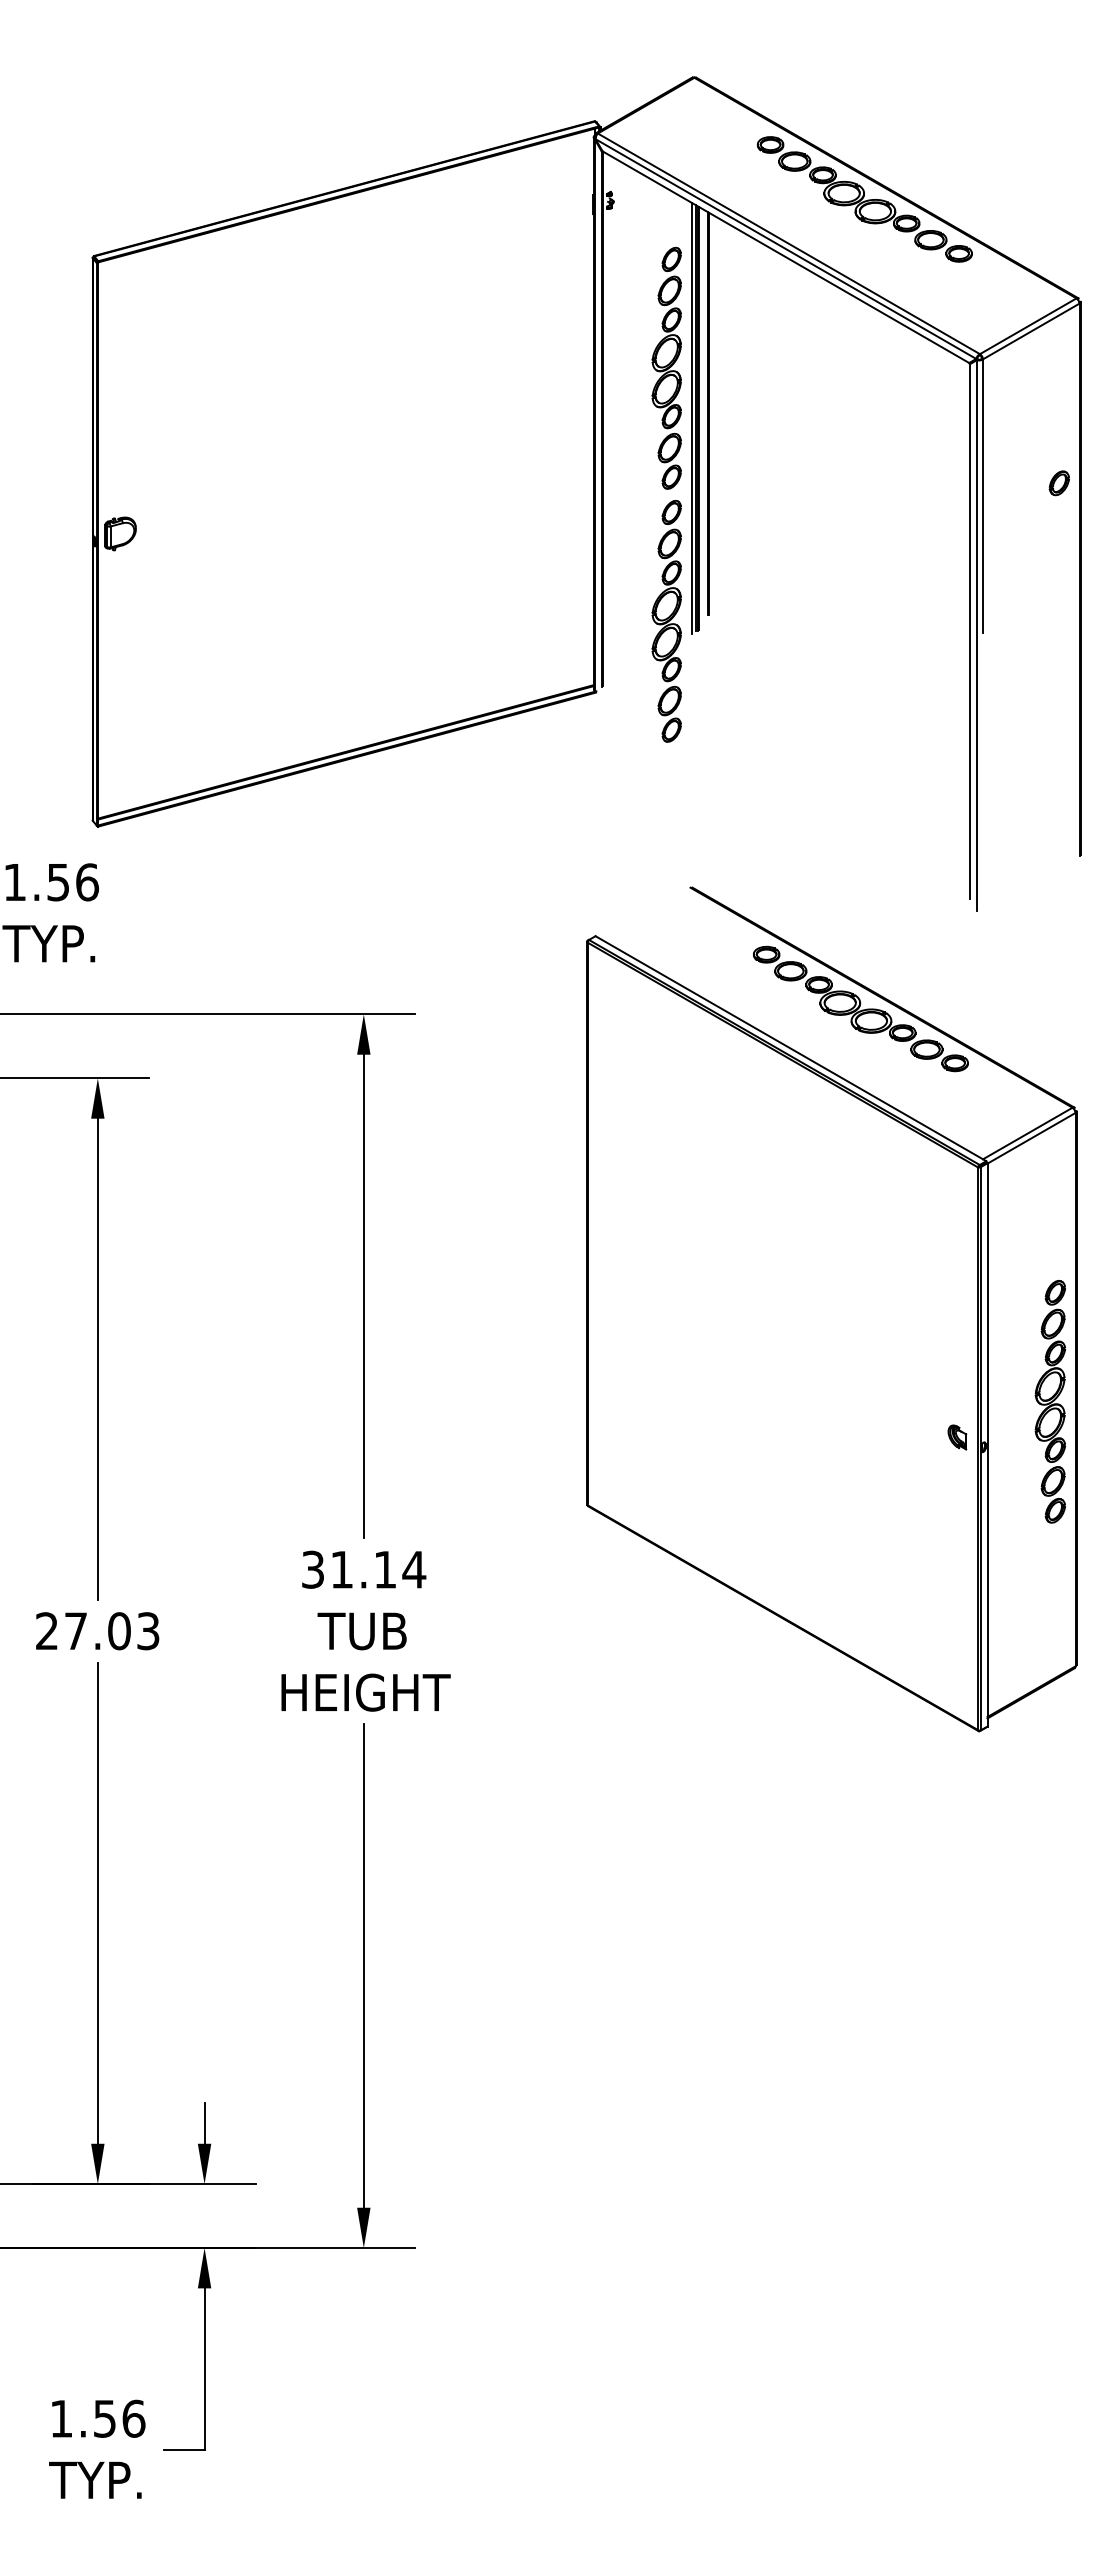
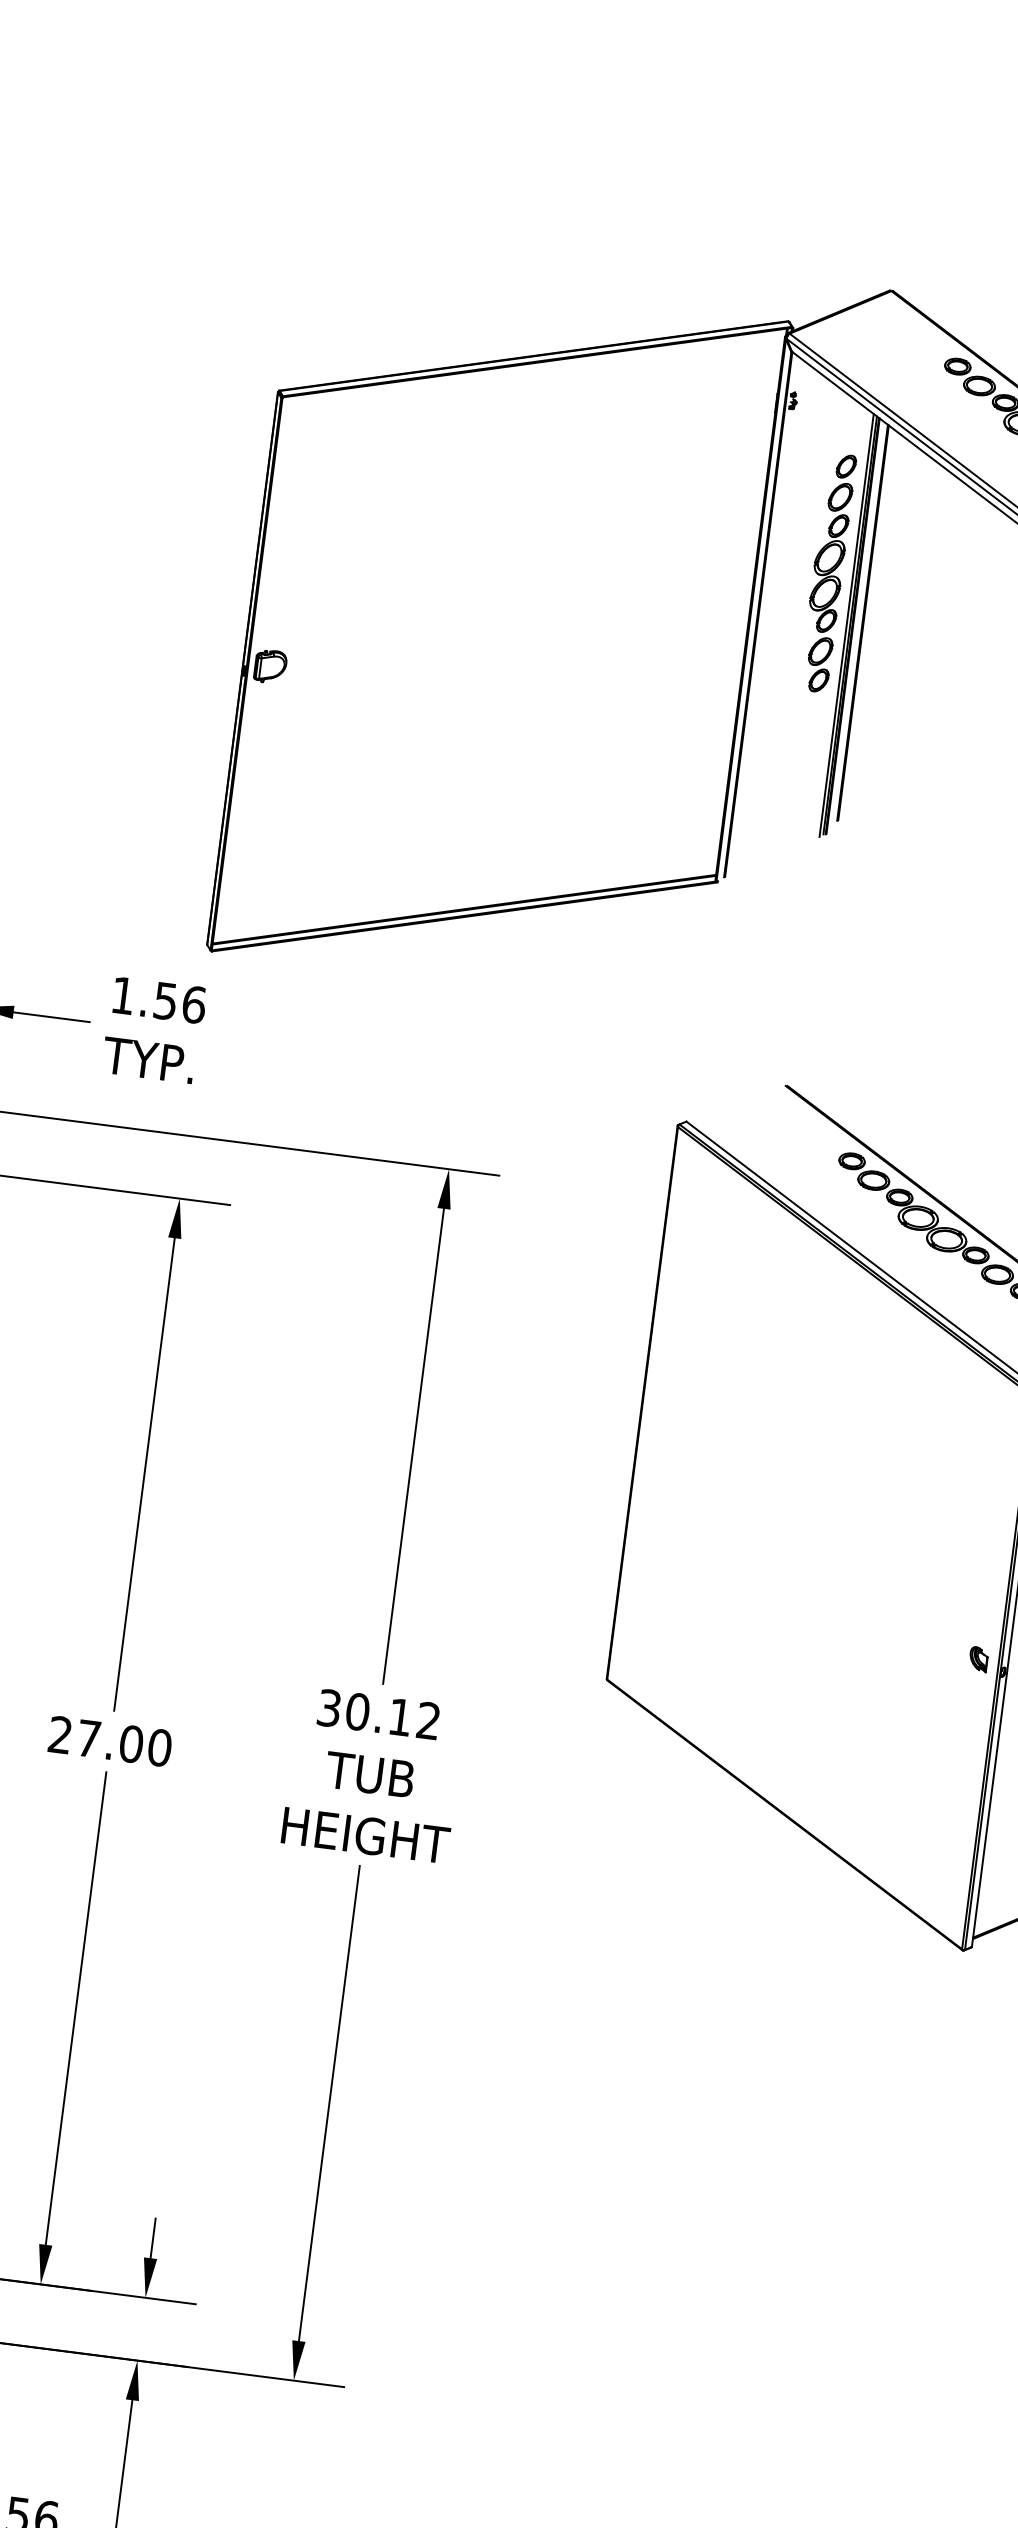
part: (666, 621) -> (795, 821), removed
text: (378, 1569) -> (393, 1716), 31.14 -> 30.12
text: (148, 1631) -> (159, 1748), 27.03 -> 27.00

